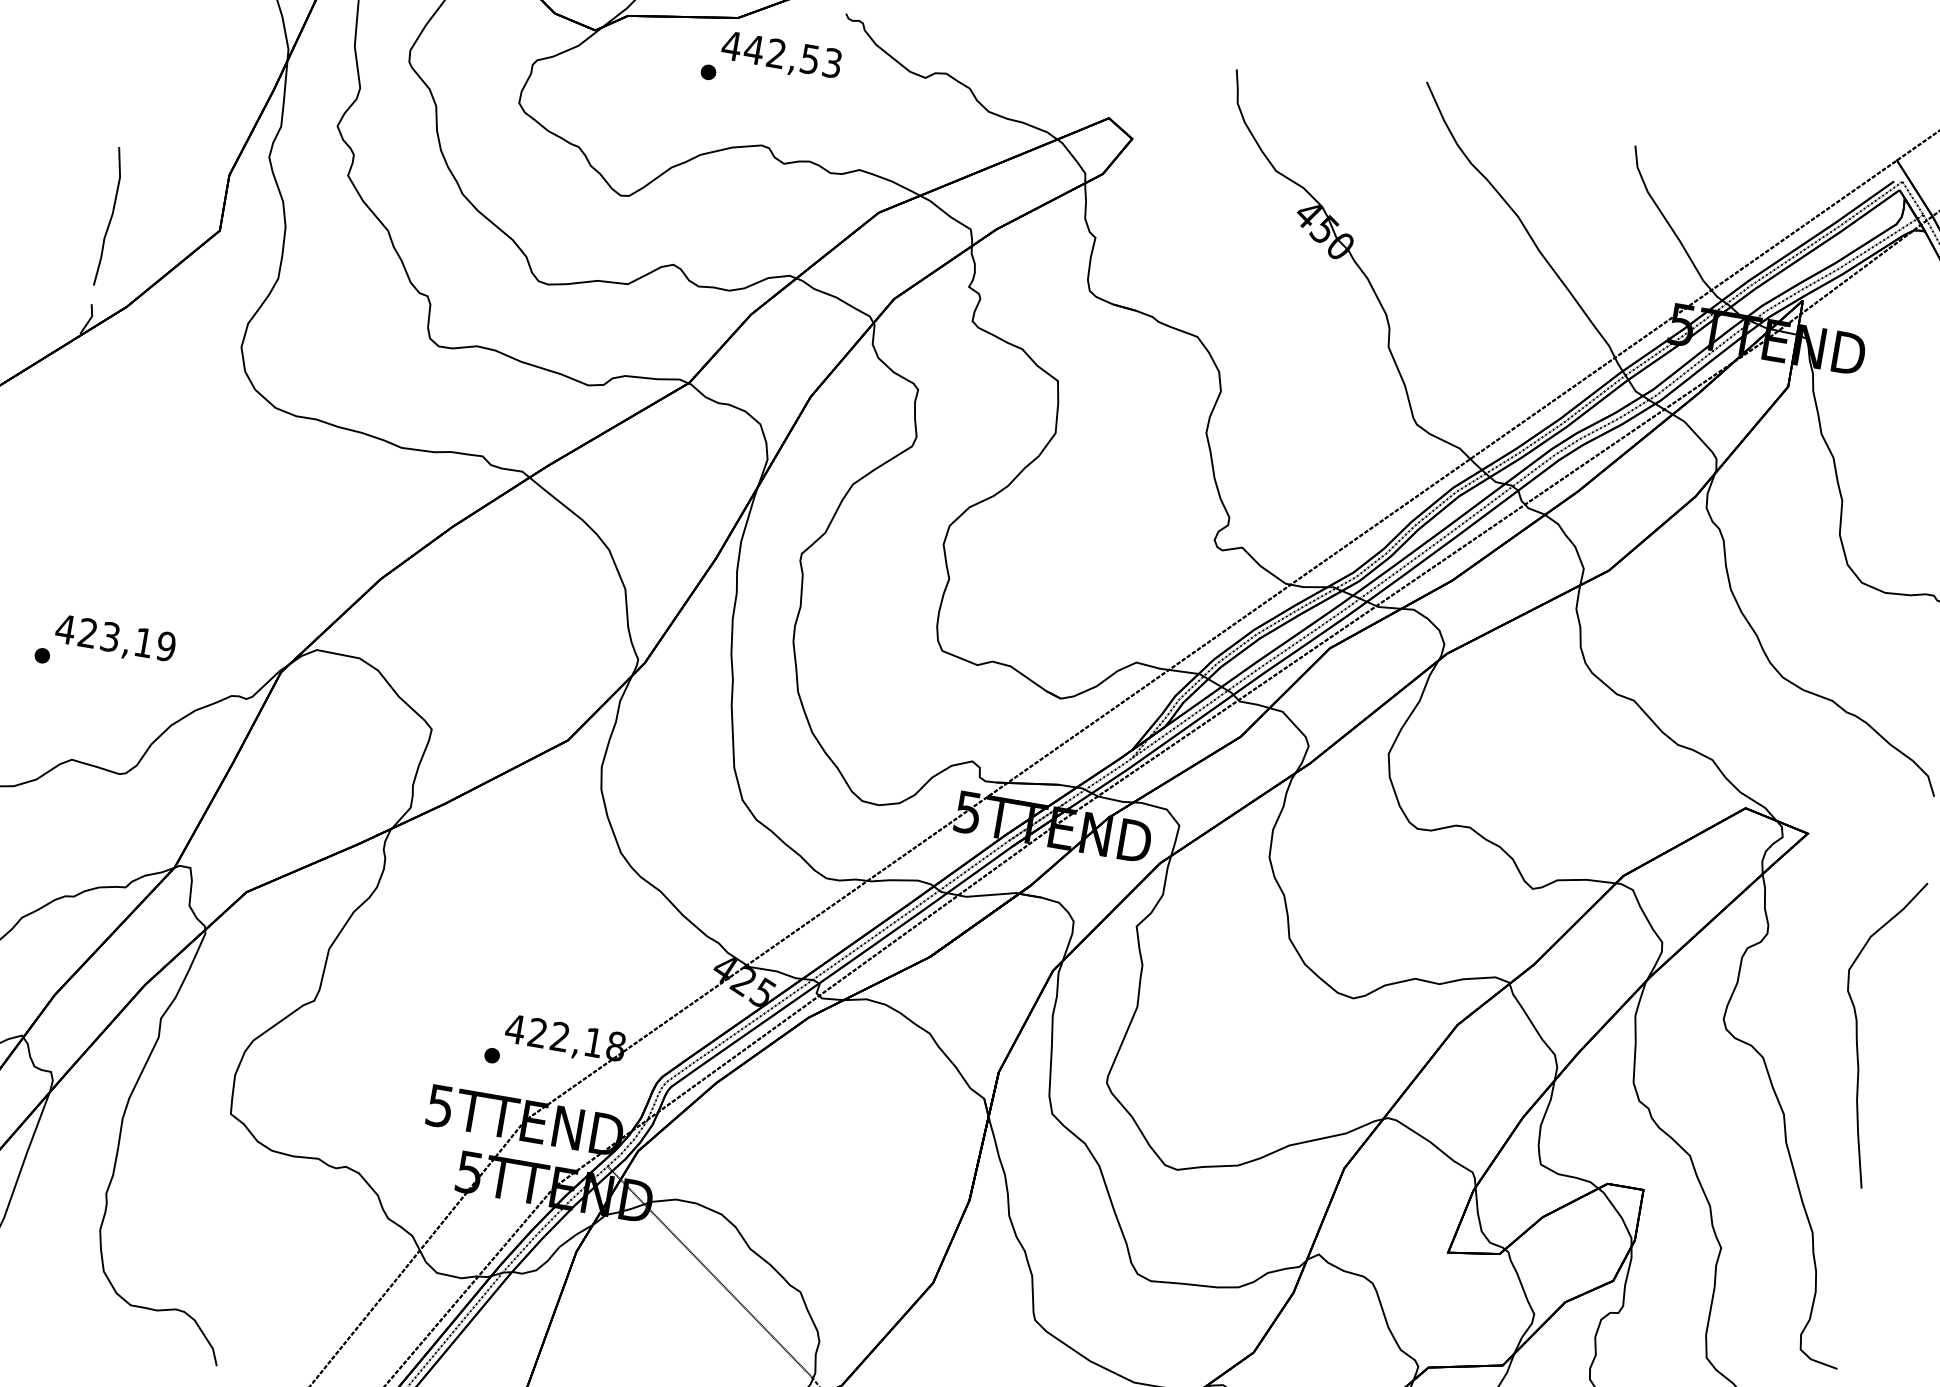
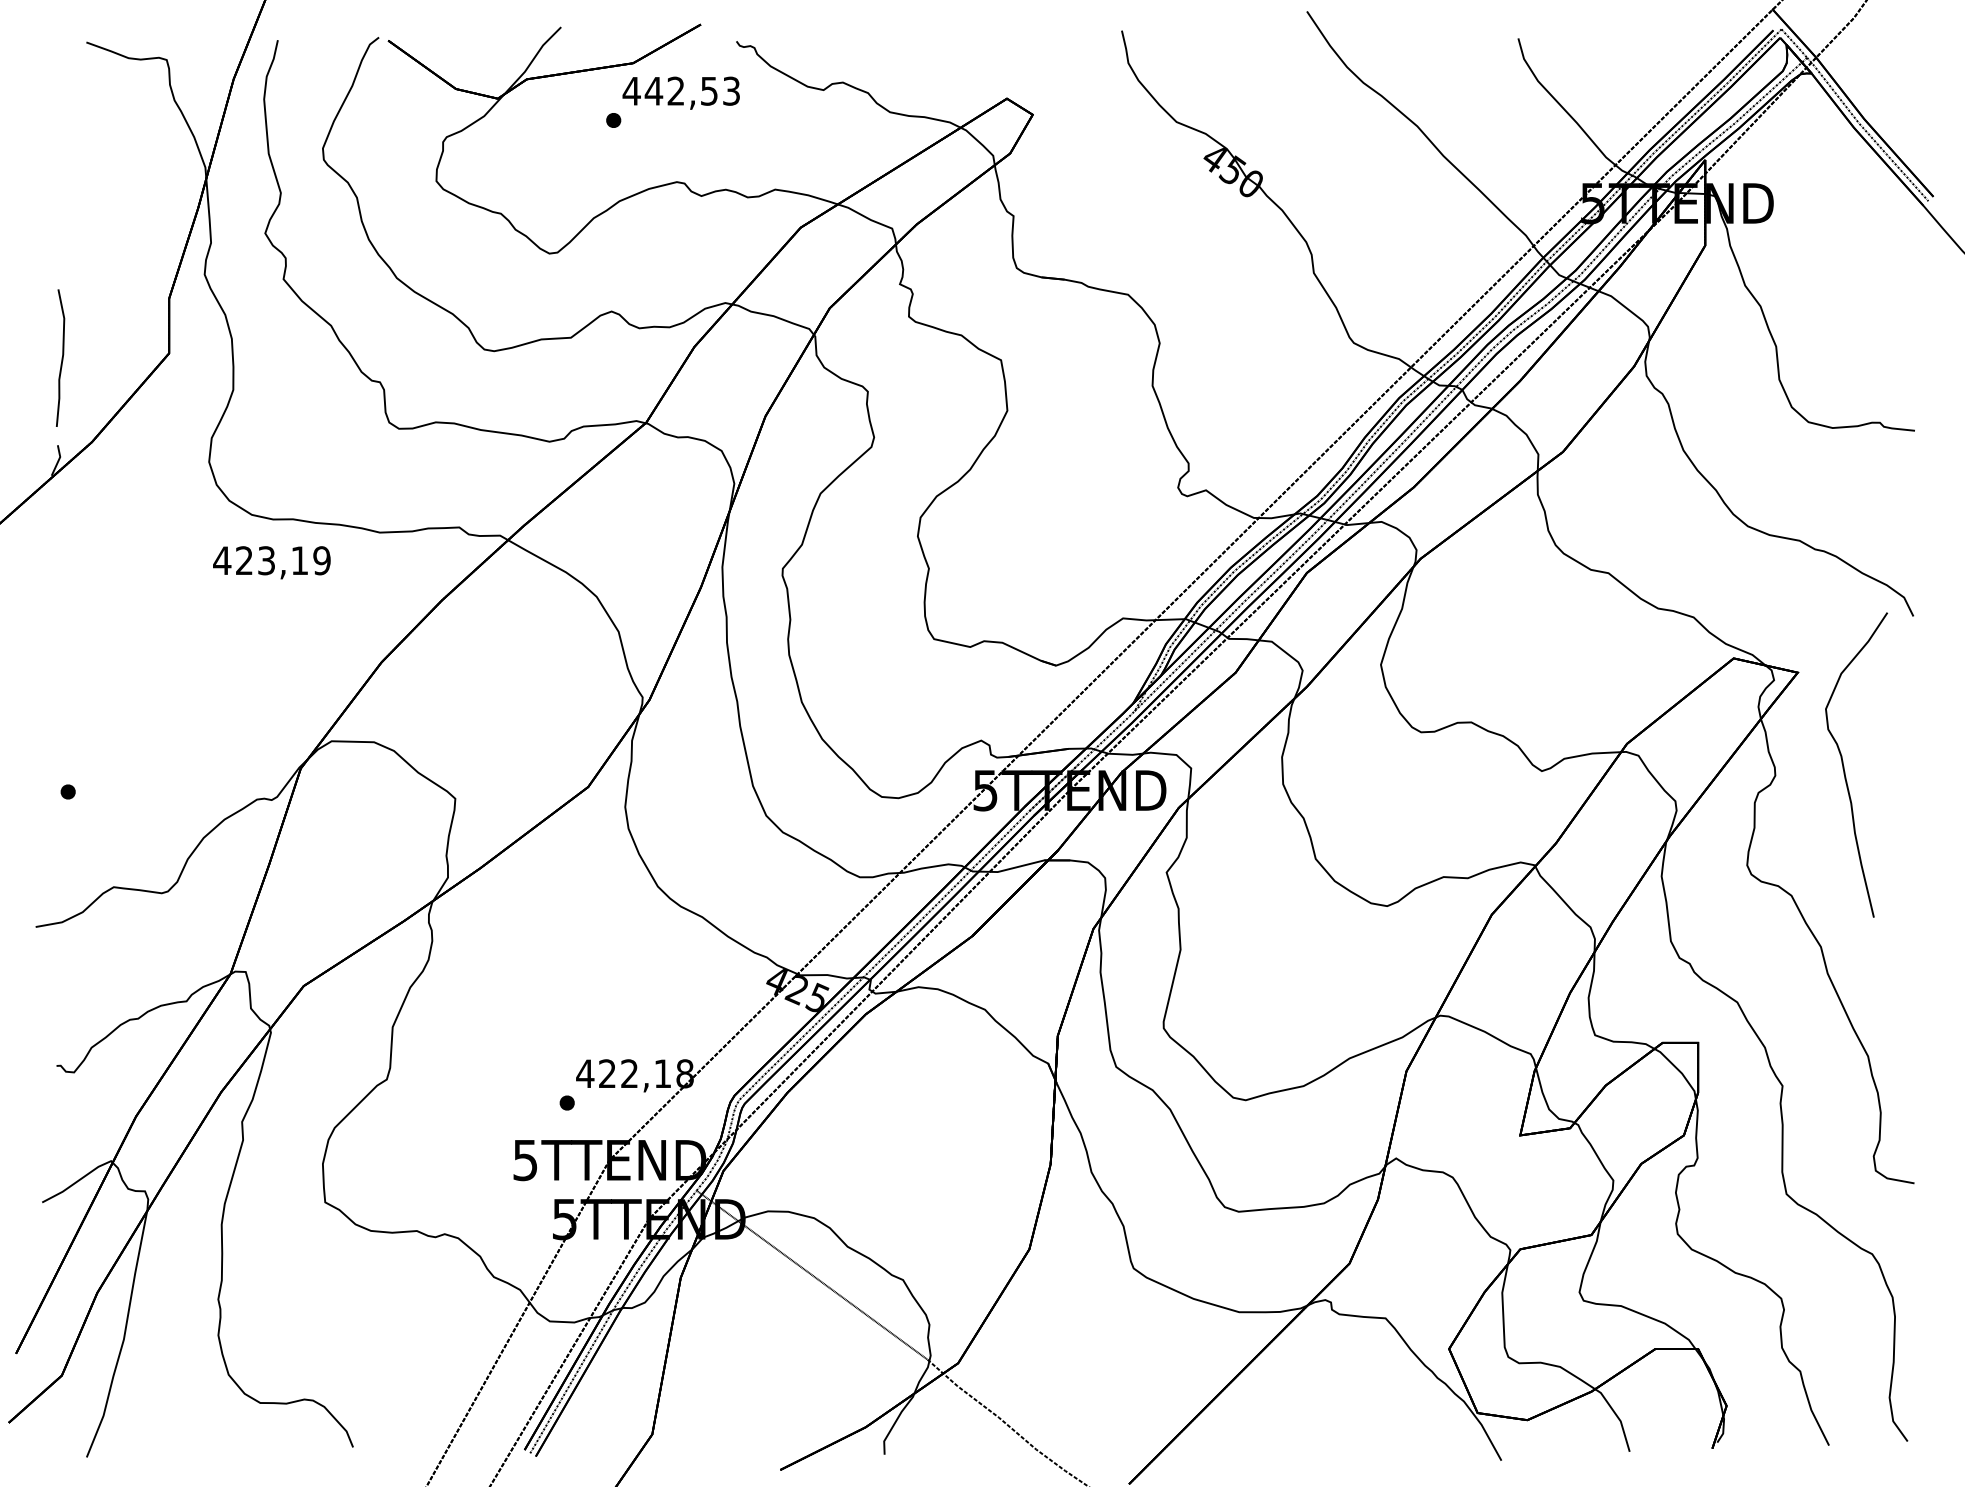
text: (115, 639) -> (271, 562), moved
curve: (1857, 1031) -> (1844, 766), moved

